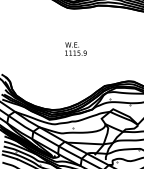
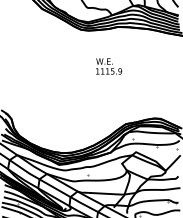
text: (76, 49) -> (109, 66), moved

